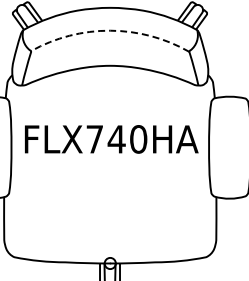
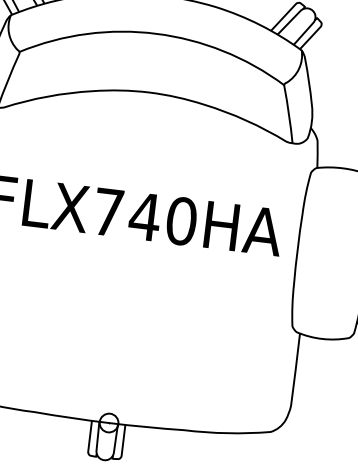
line: (110, 30) -> (156, 33), dashed -> solid

